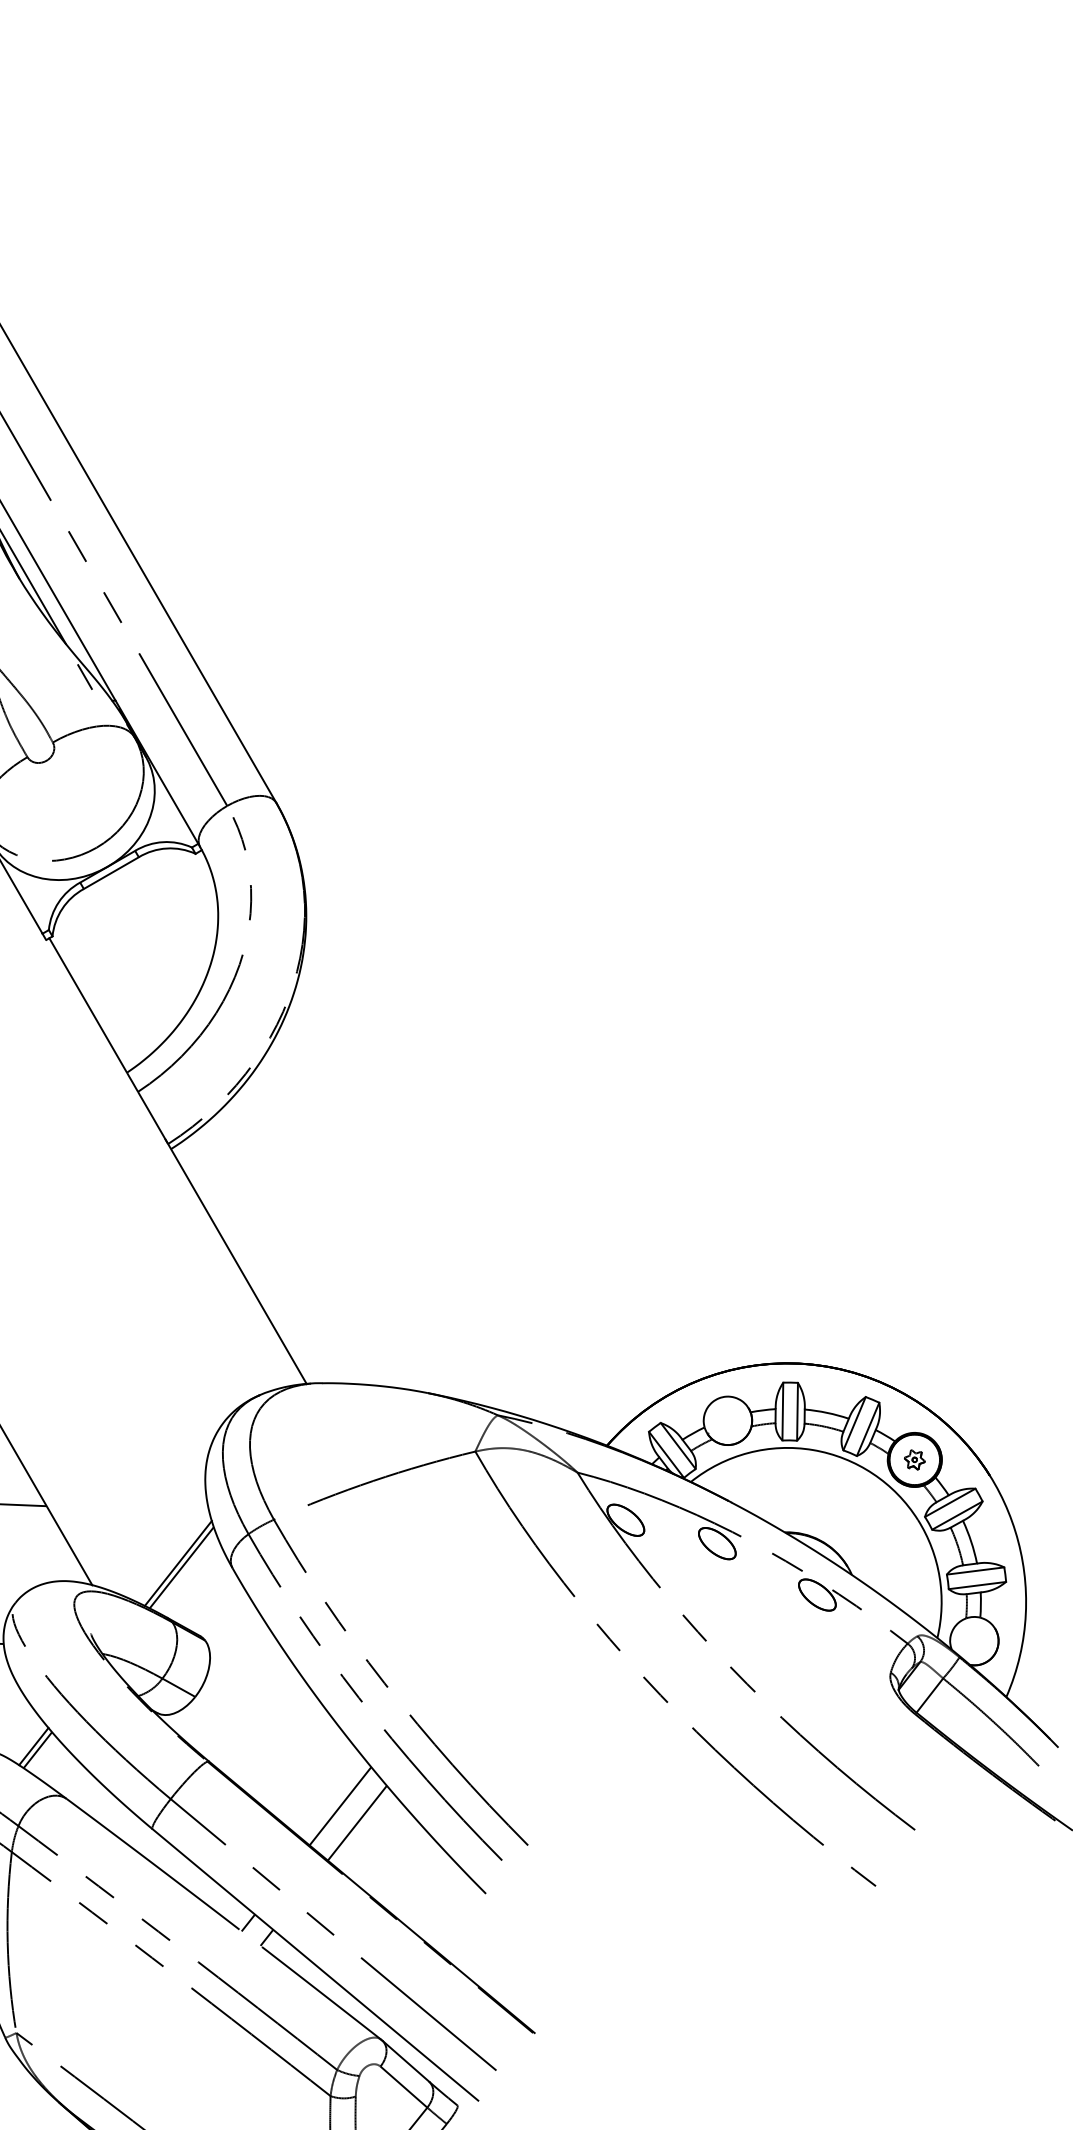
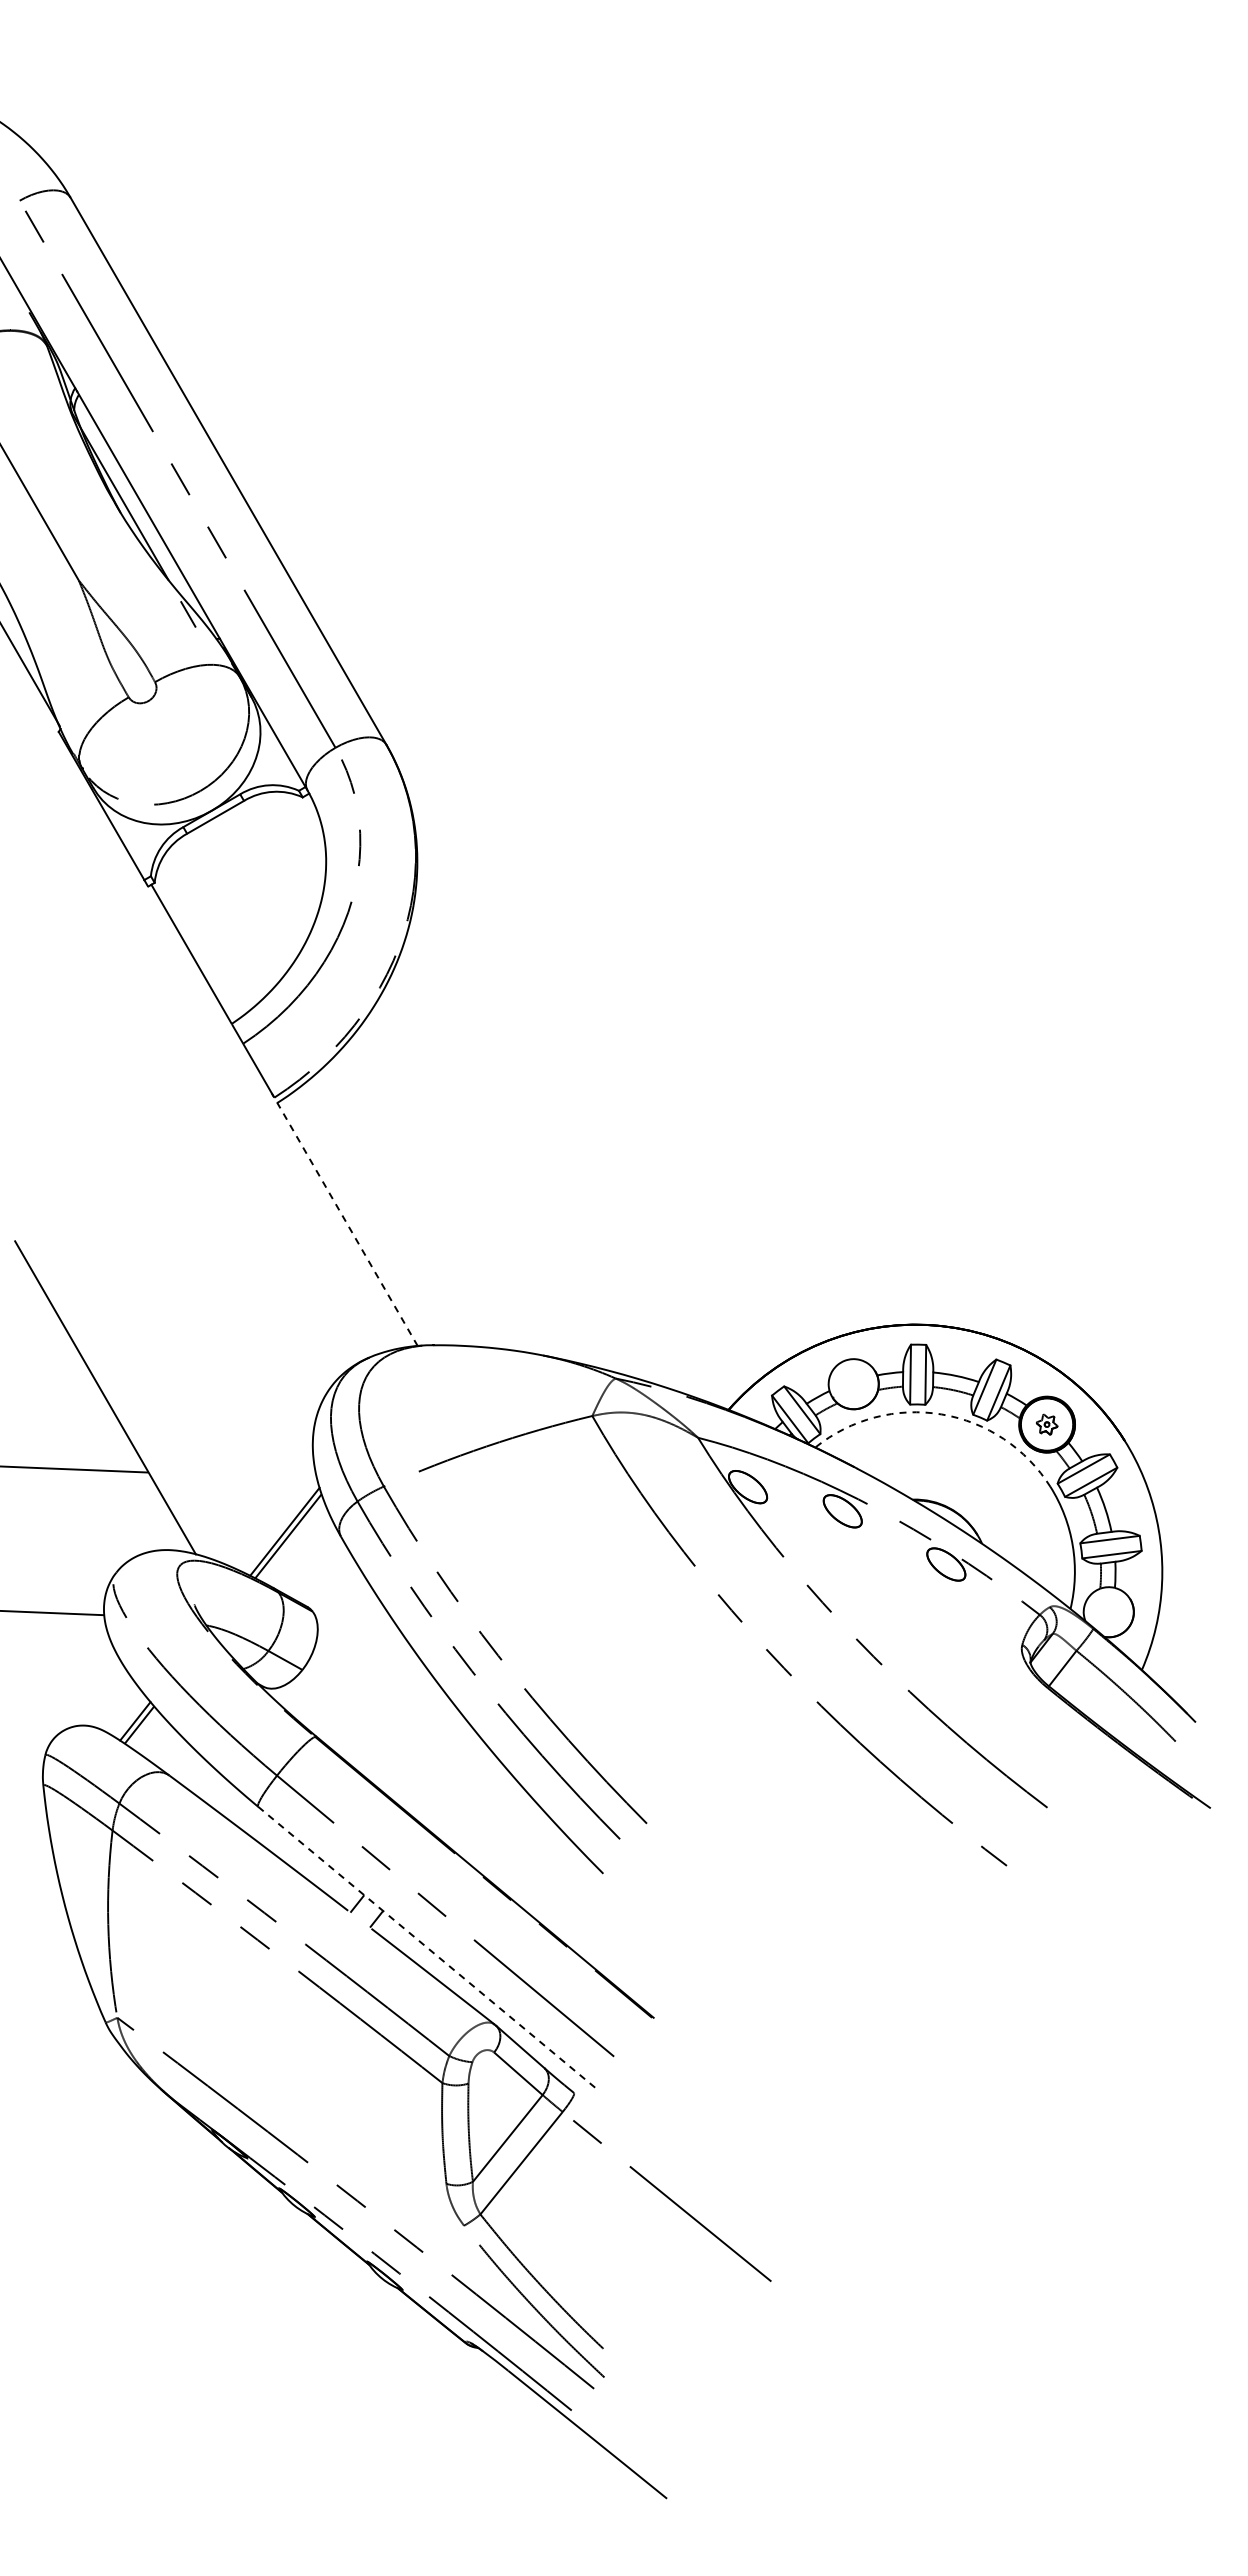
line: (235, 1261) -> (344, 1219), solid -> dashed
arc: (812, 1450) -> (941, 1414), solid -> dashed
line: (340, 1805) -> (452, 1782), removed
line: (356, 1823) -> (469, 1800), removed
line: (316, 1965) -> (427, 1947), solid -> dashed

